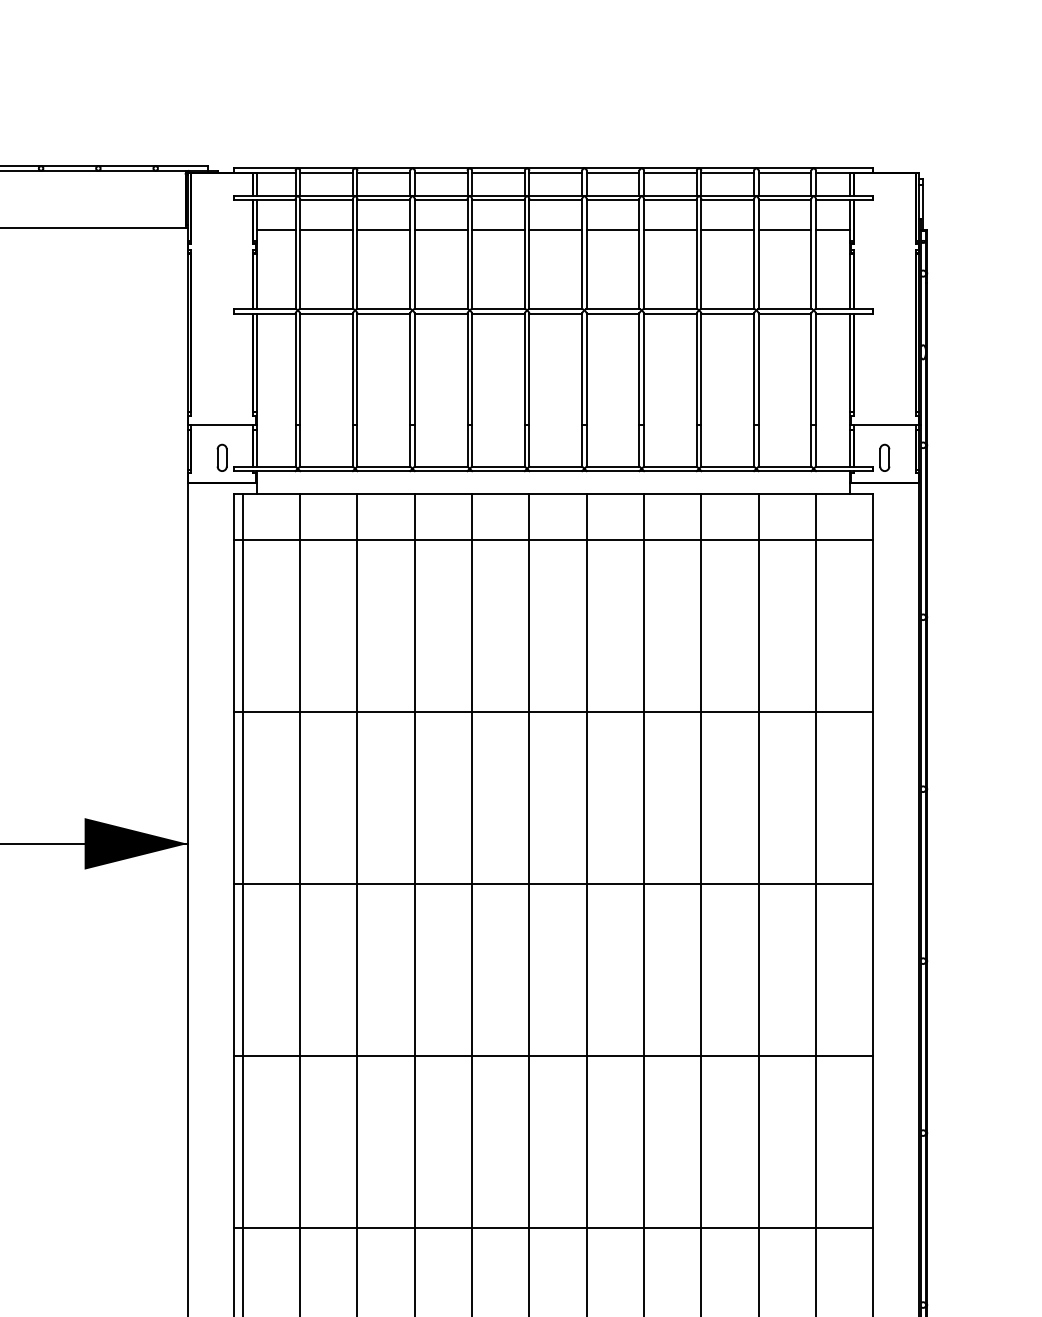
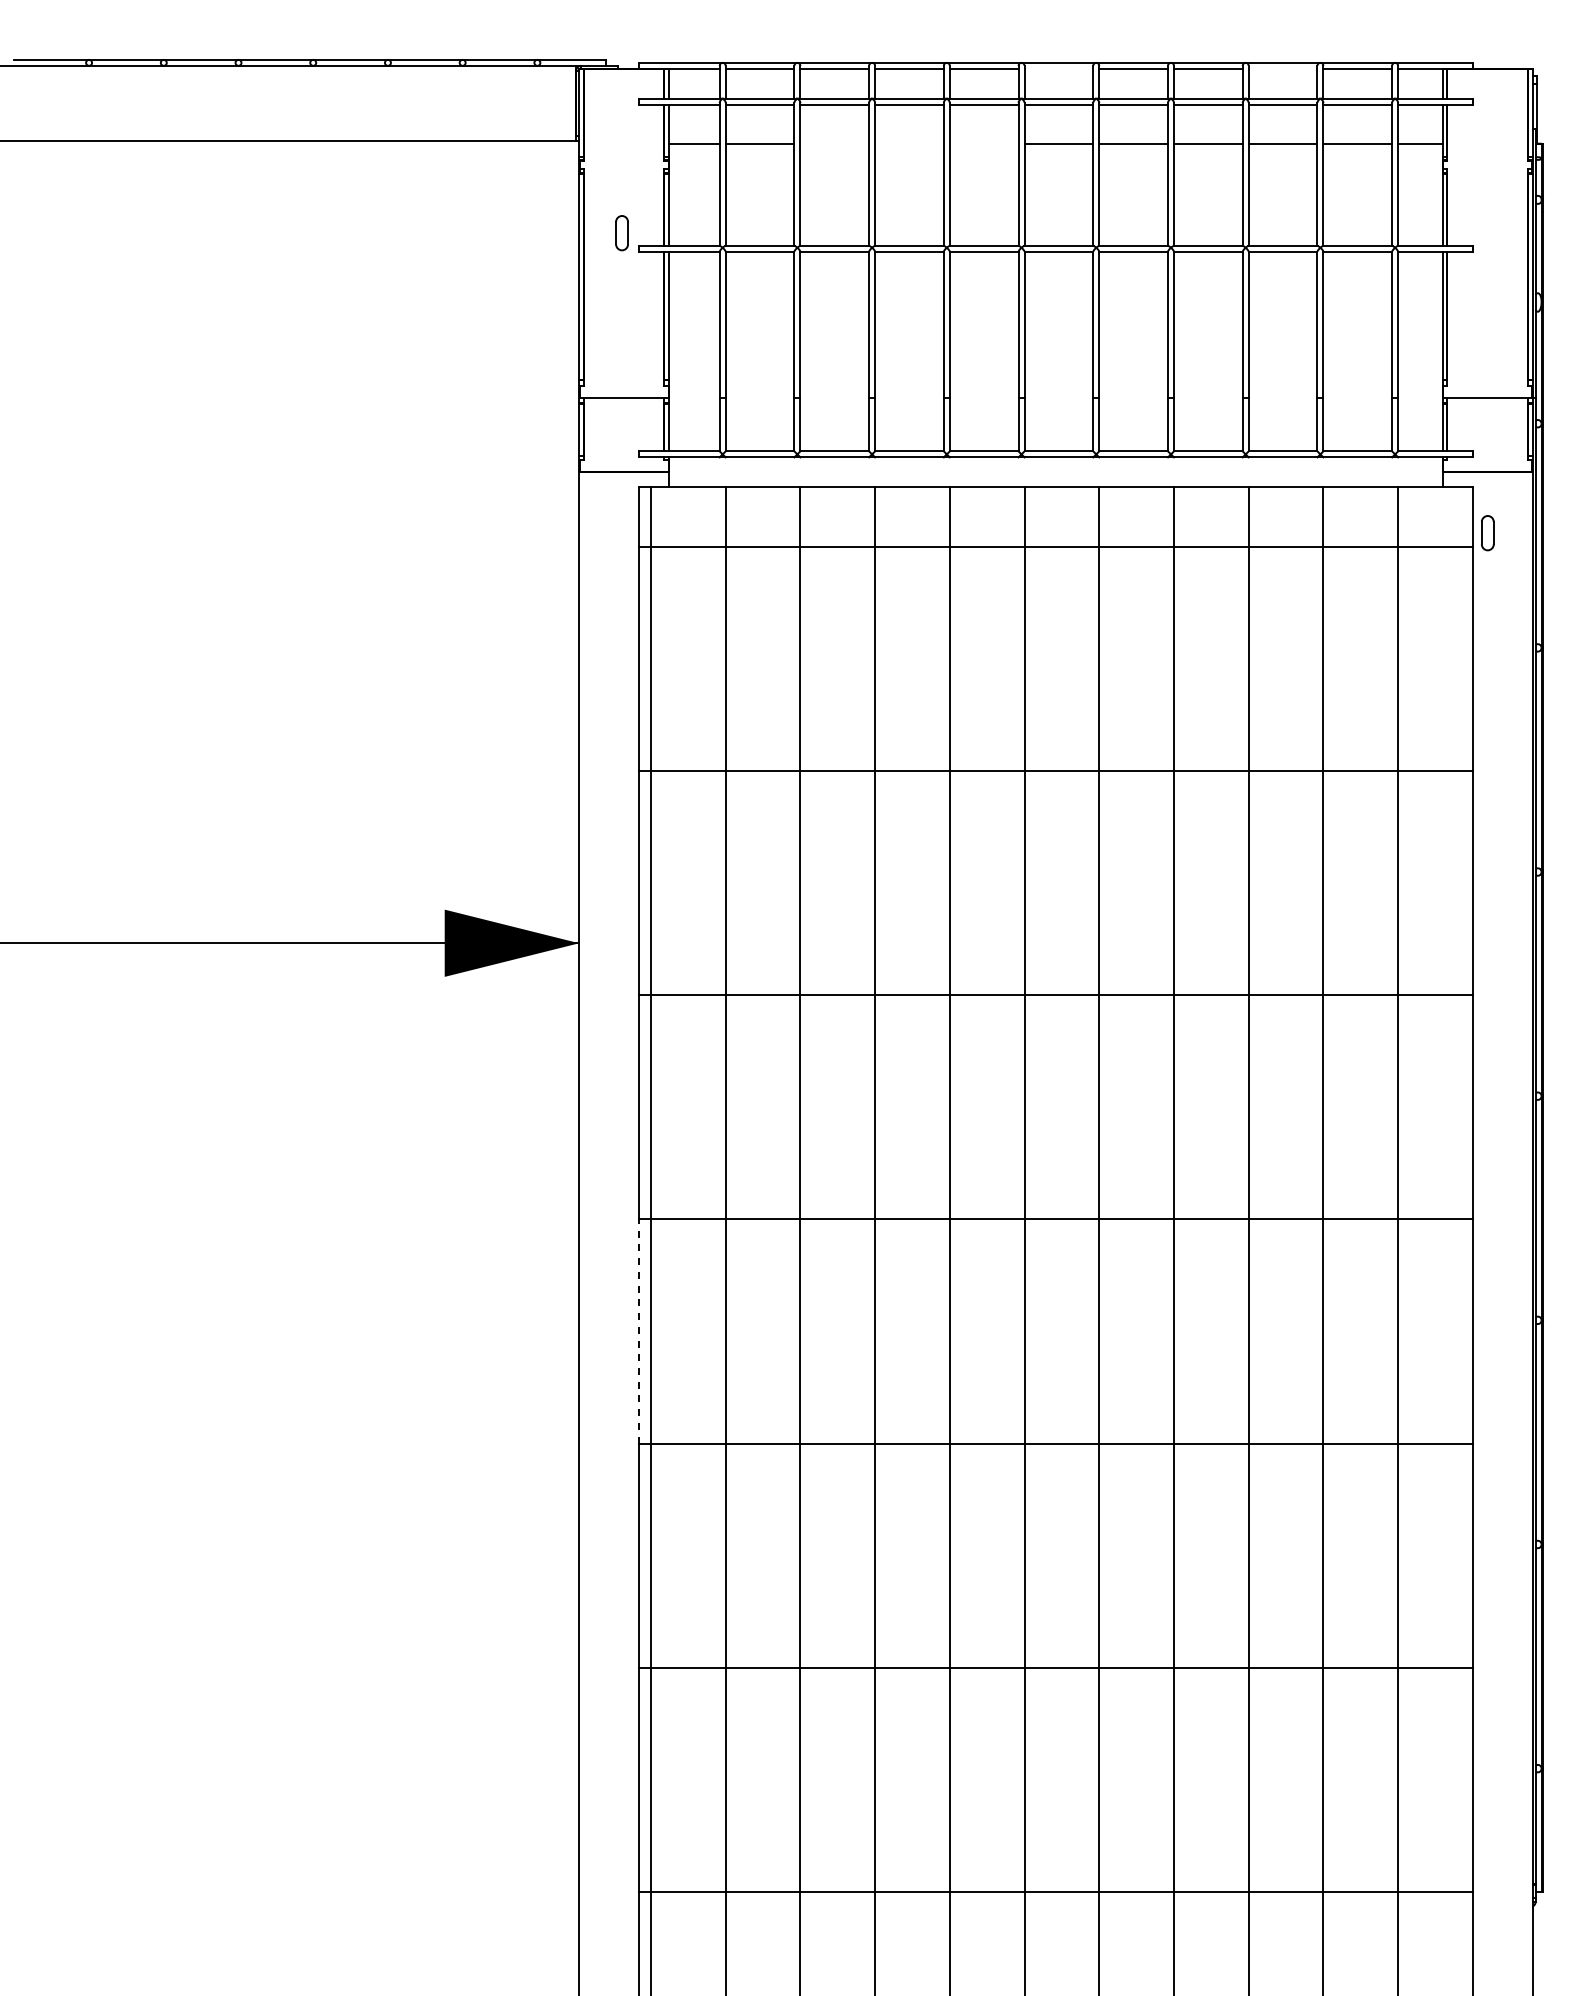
line: (555, 172) -> (1058, 68), removed
line: (727, 172) -> (1282, 68), removed
line: (383, 230) -> (834, 143), removed
line: (441, 230) -> (909, 143), removed
line: (497, 230) -> (983, 143), removed
part: (221, 458) -> (621, 233), moved
part: (884, 458) -> (1487, 533), moved
line: (234, 1141) -> (639, 1331), solid -> dashed

